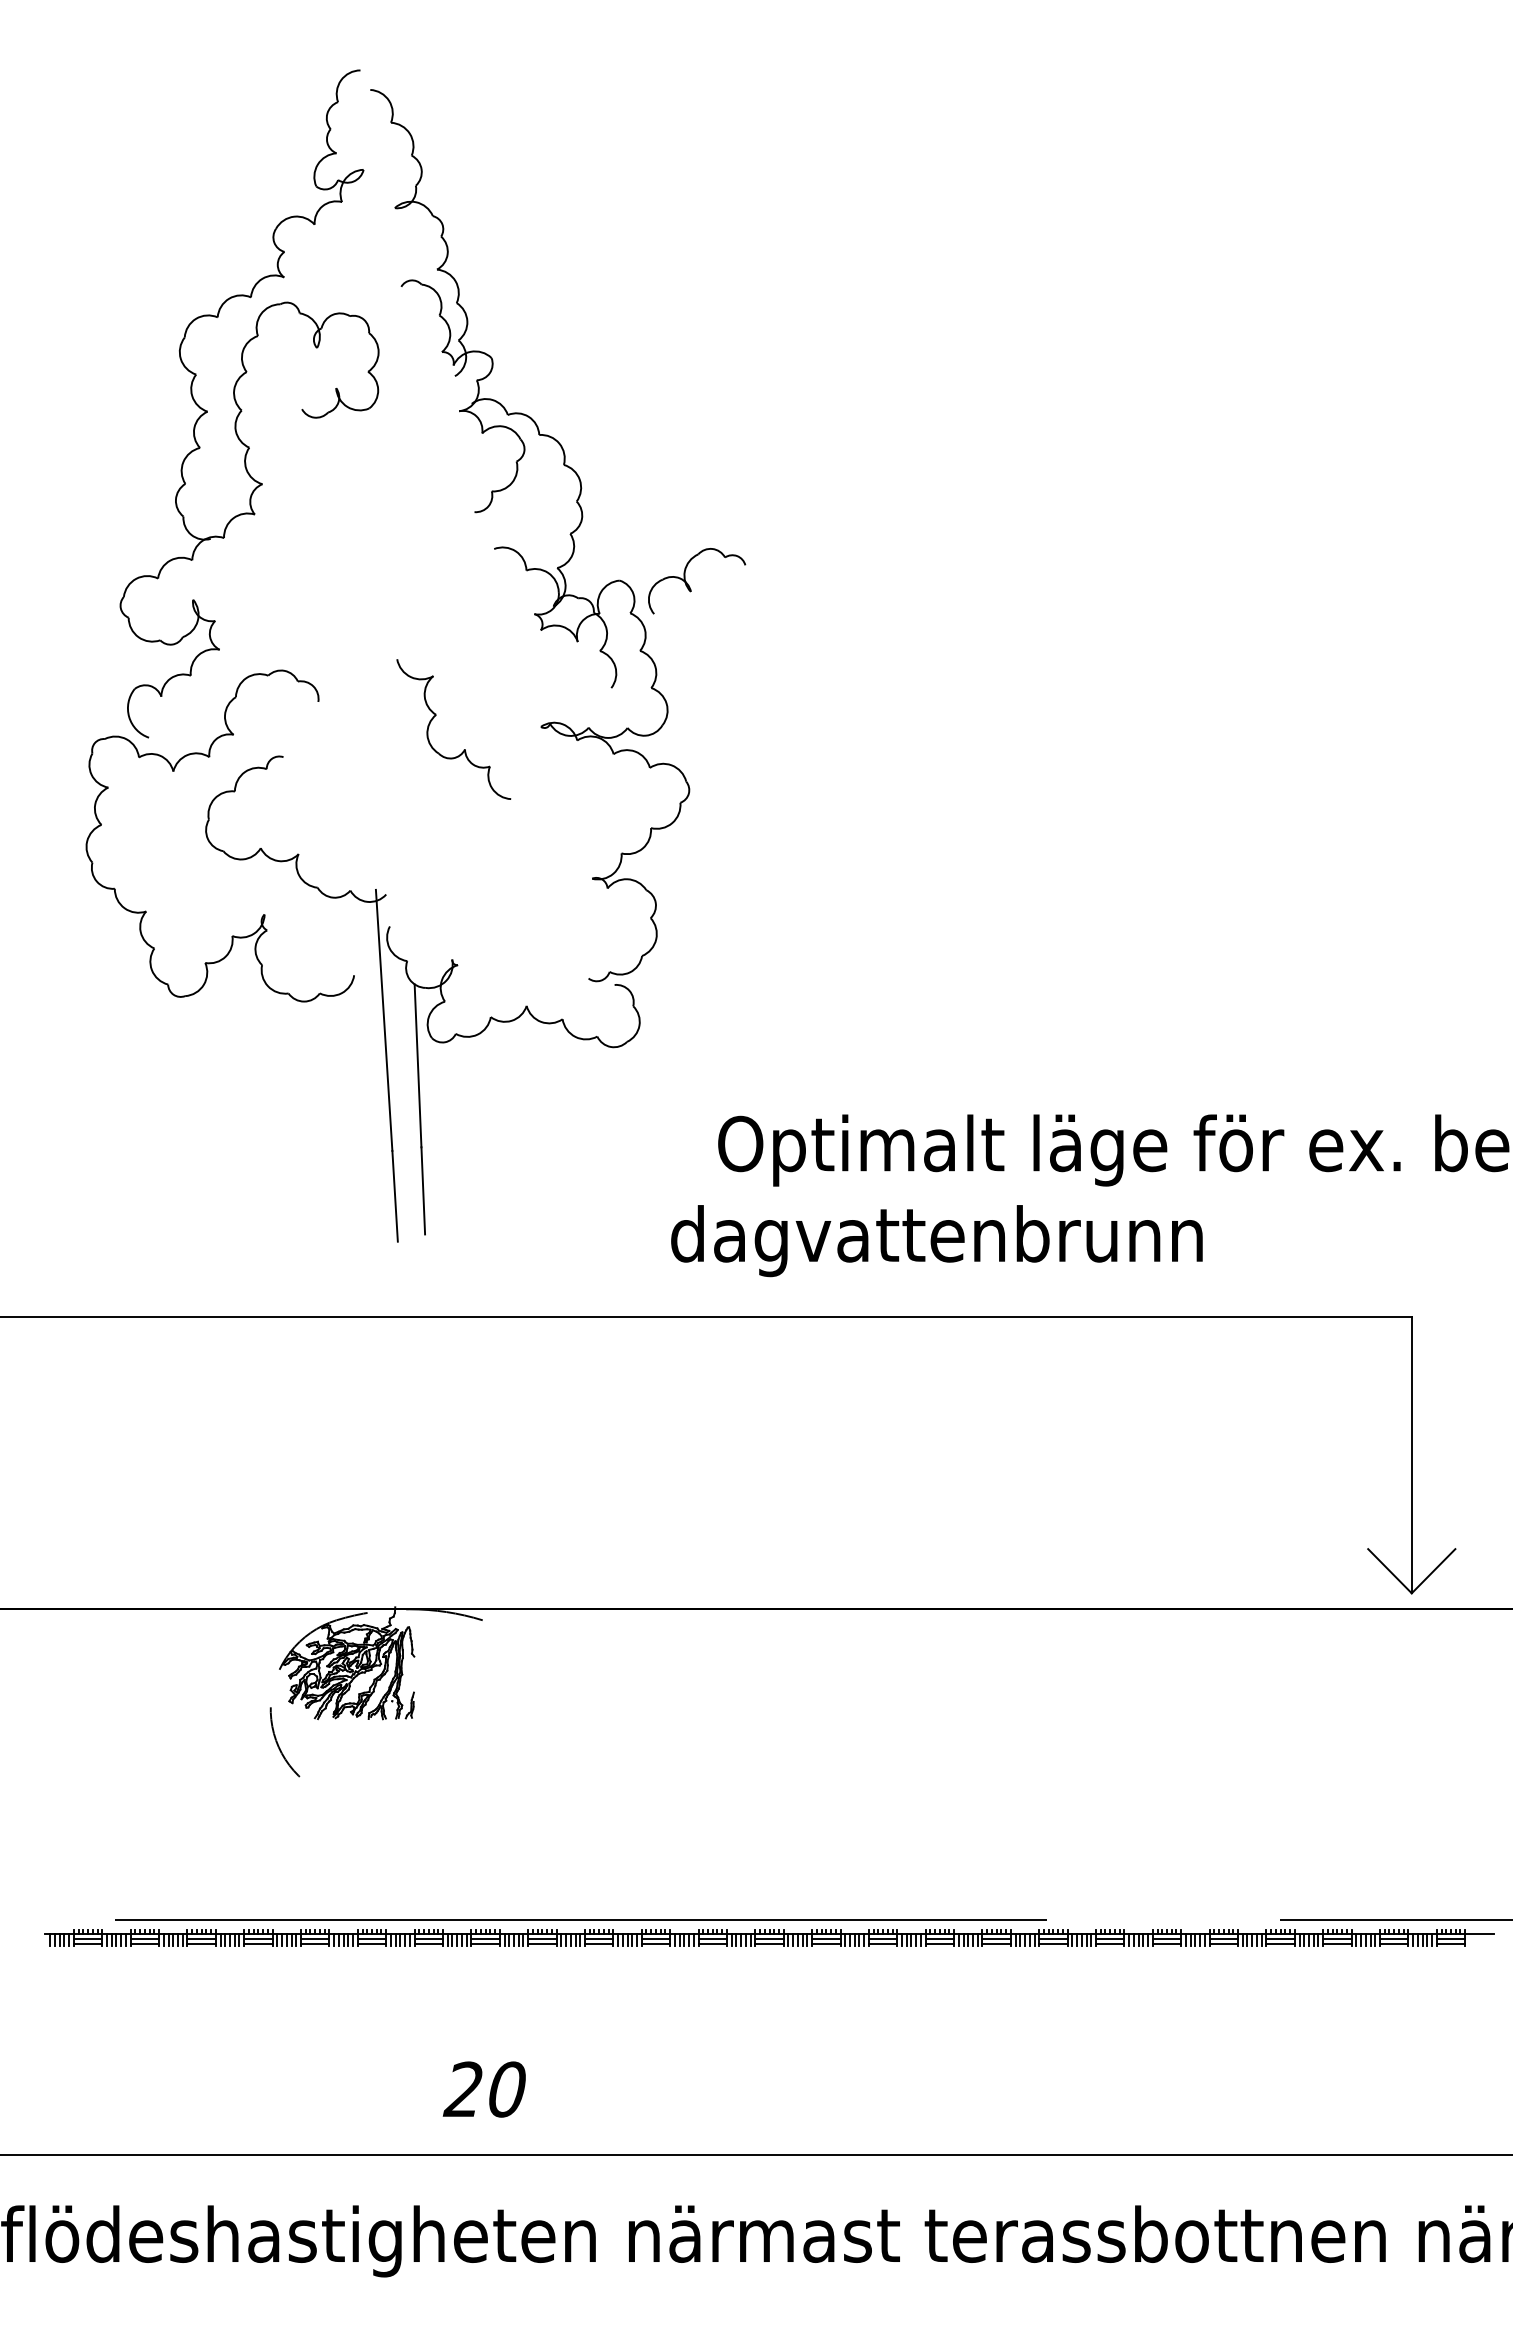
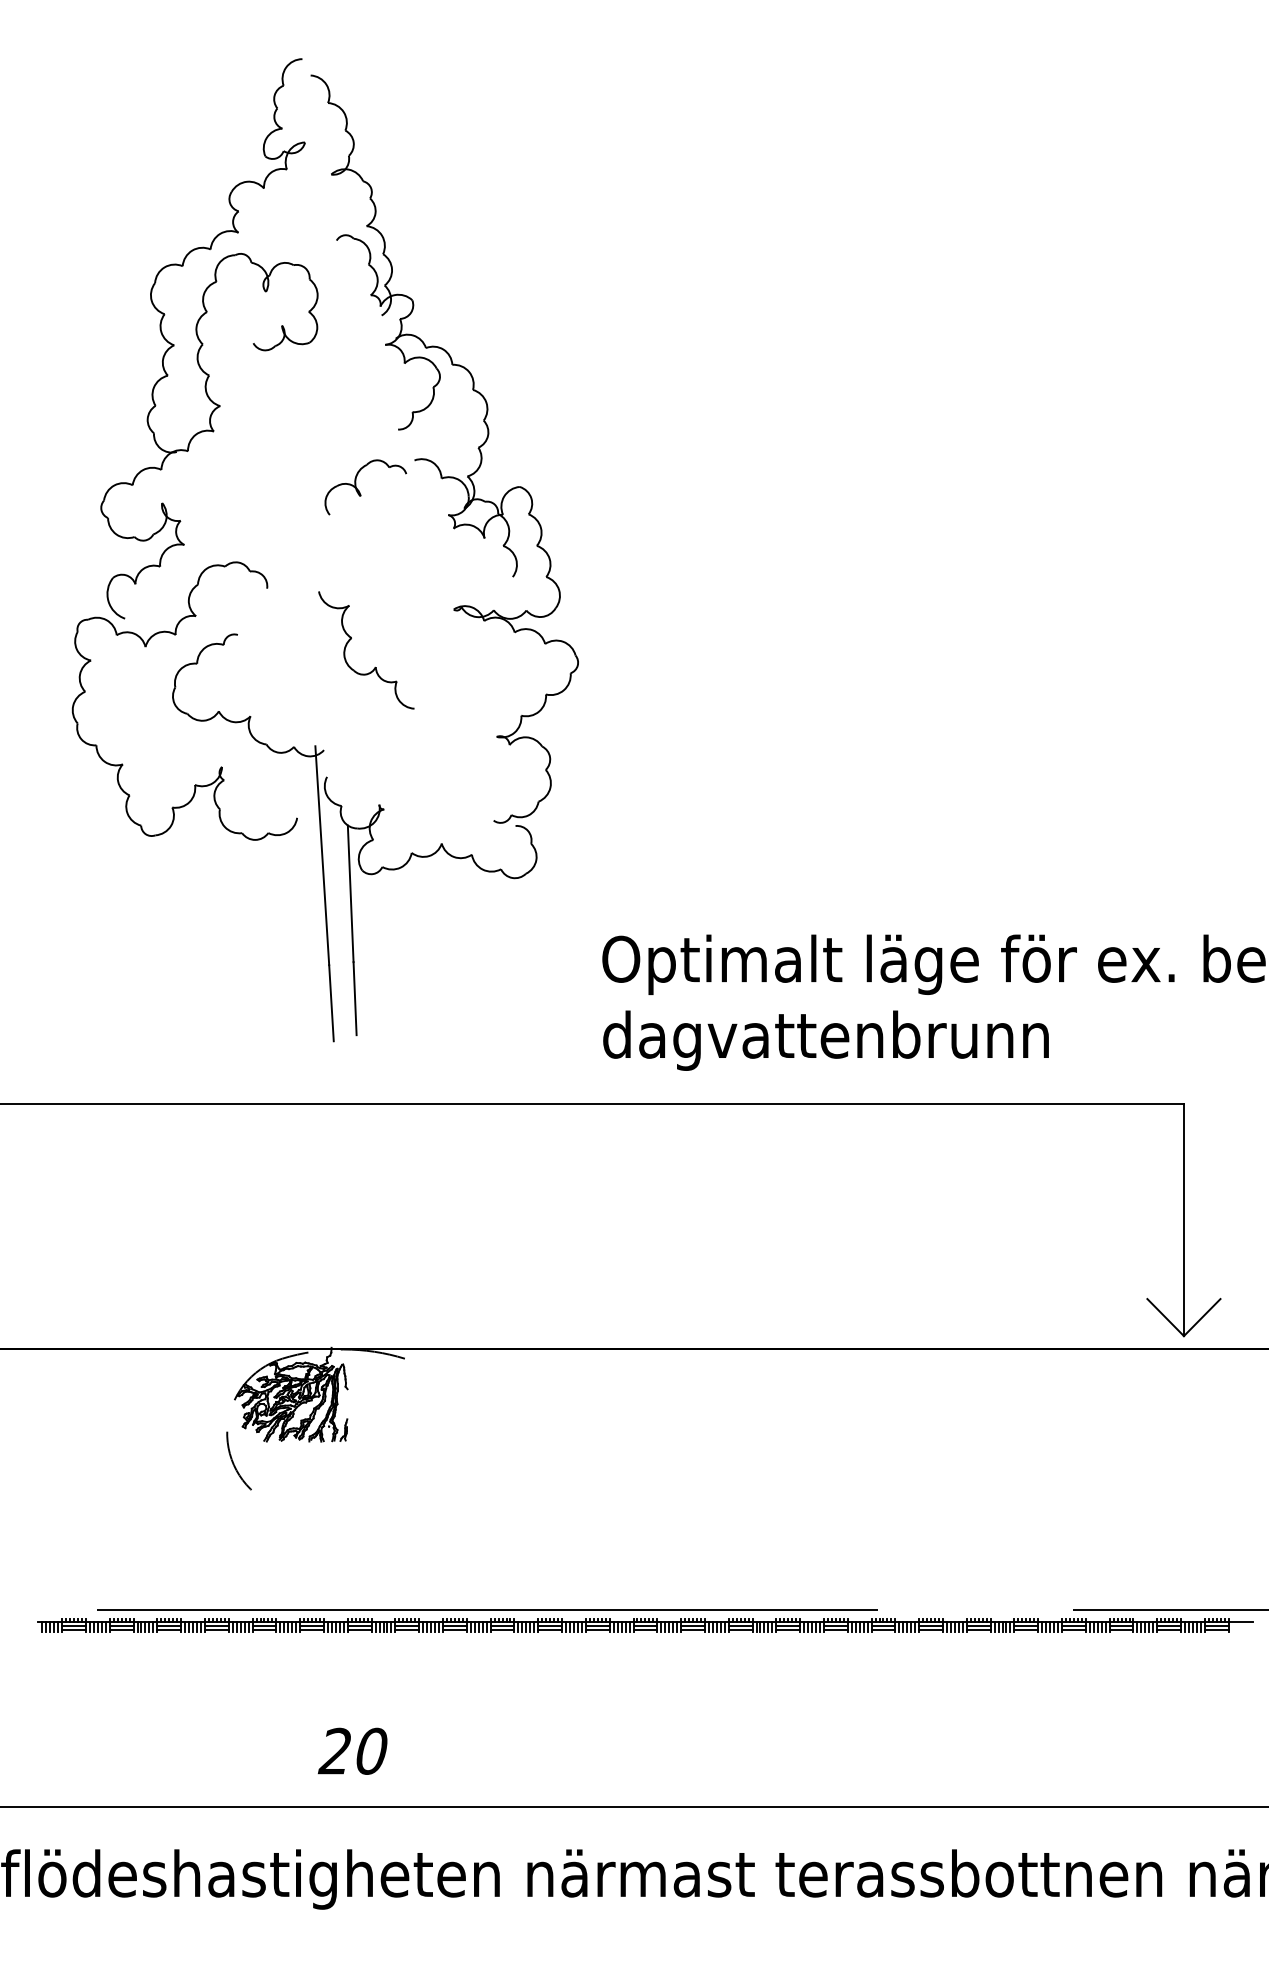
part: (689, 585) -> (359, 491), moved
part: (436, 715) -> (351, 638), moved
text: (936, 1241) -> (825, 1041), moved
text: (483, 2089) -> (351, 1751), moved

